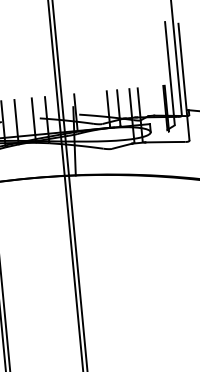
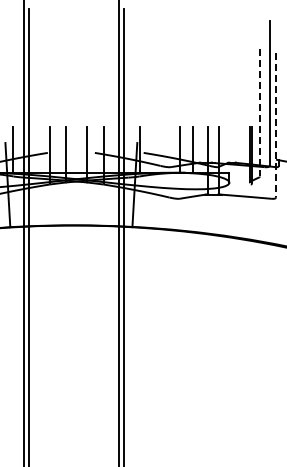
line: (169, 73) -> (259, 112), solid -> dashed
line: (184, 82) -> (276, 125), solid -> dashed

